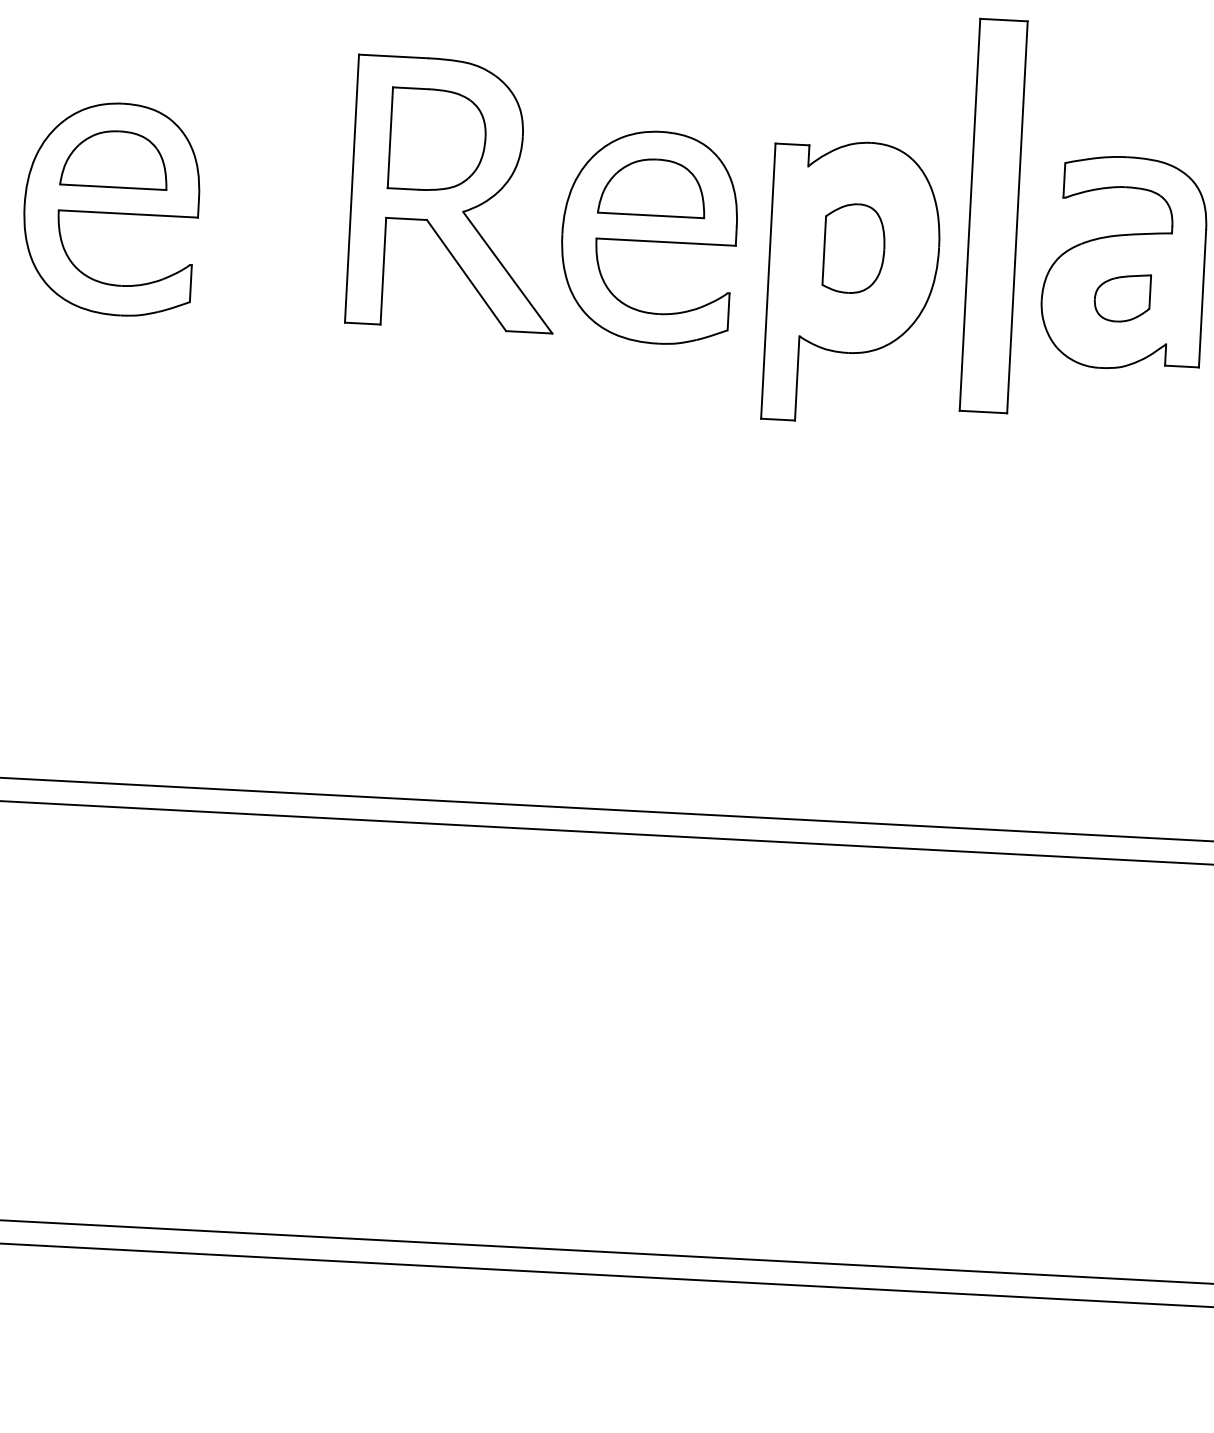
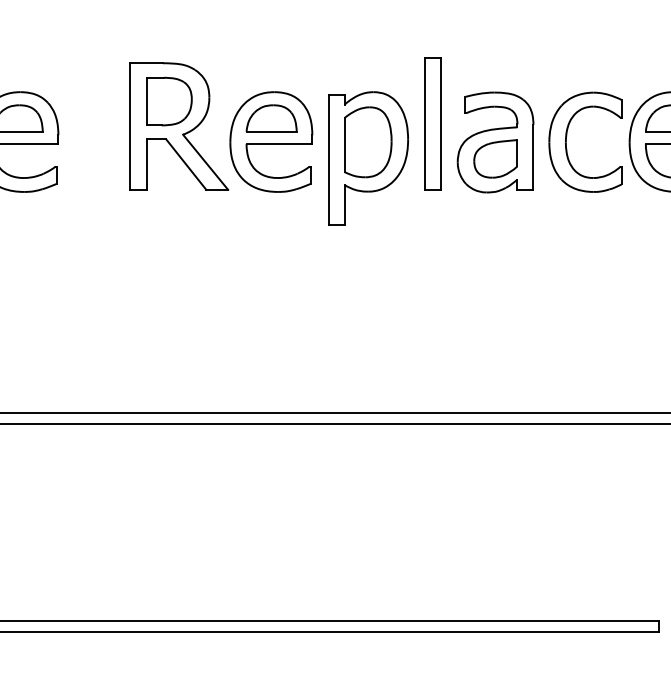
part: (992, 215) -> (432, 123), size x0.71
part: (854, 248) -> (368, 142), size x1.67
part: (1122, 296) -> (495, 158), size x1.67

